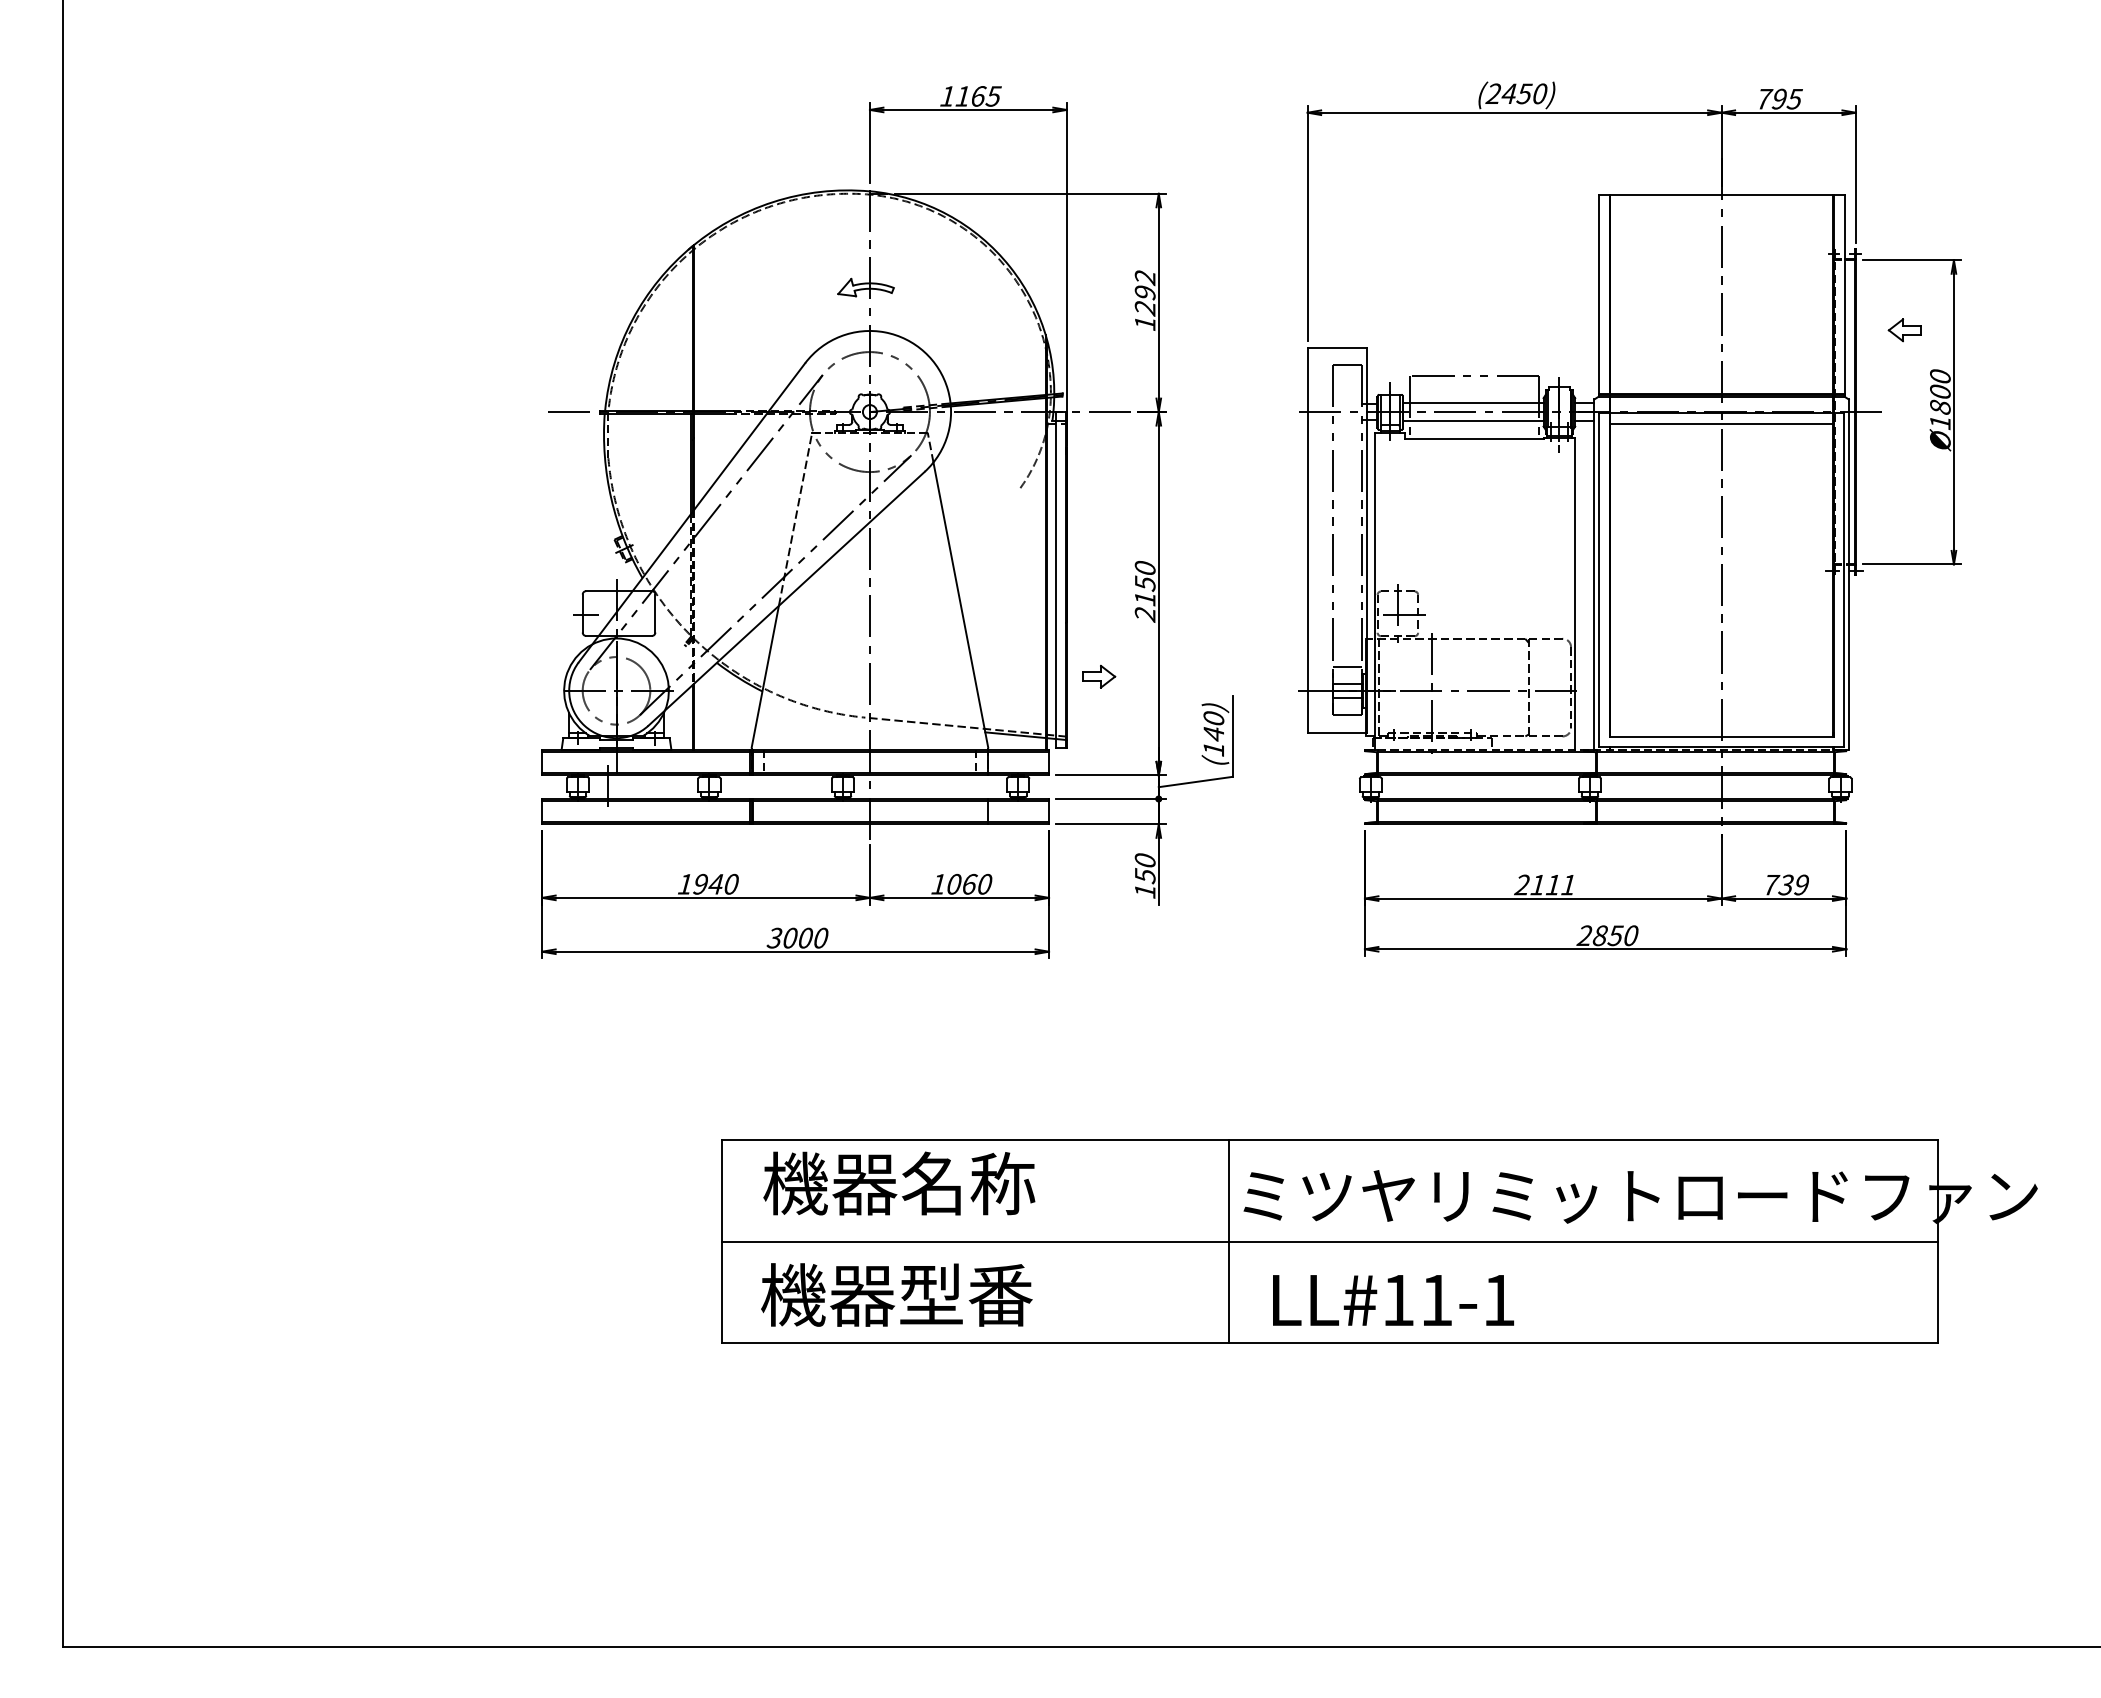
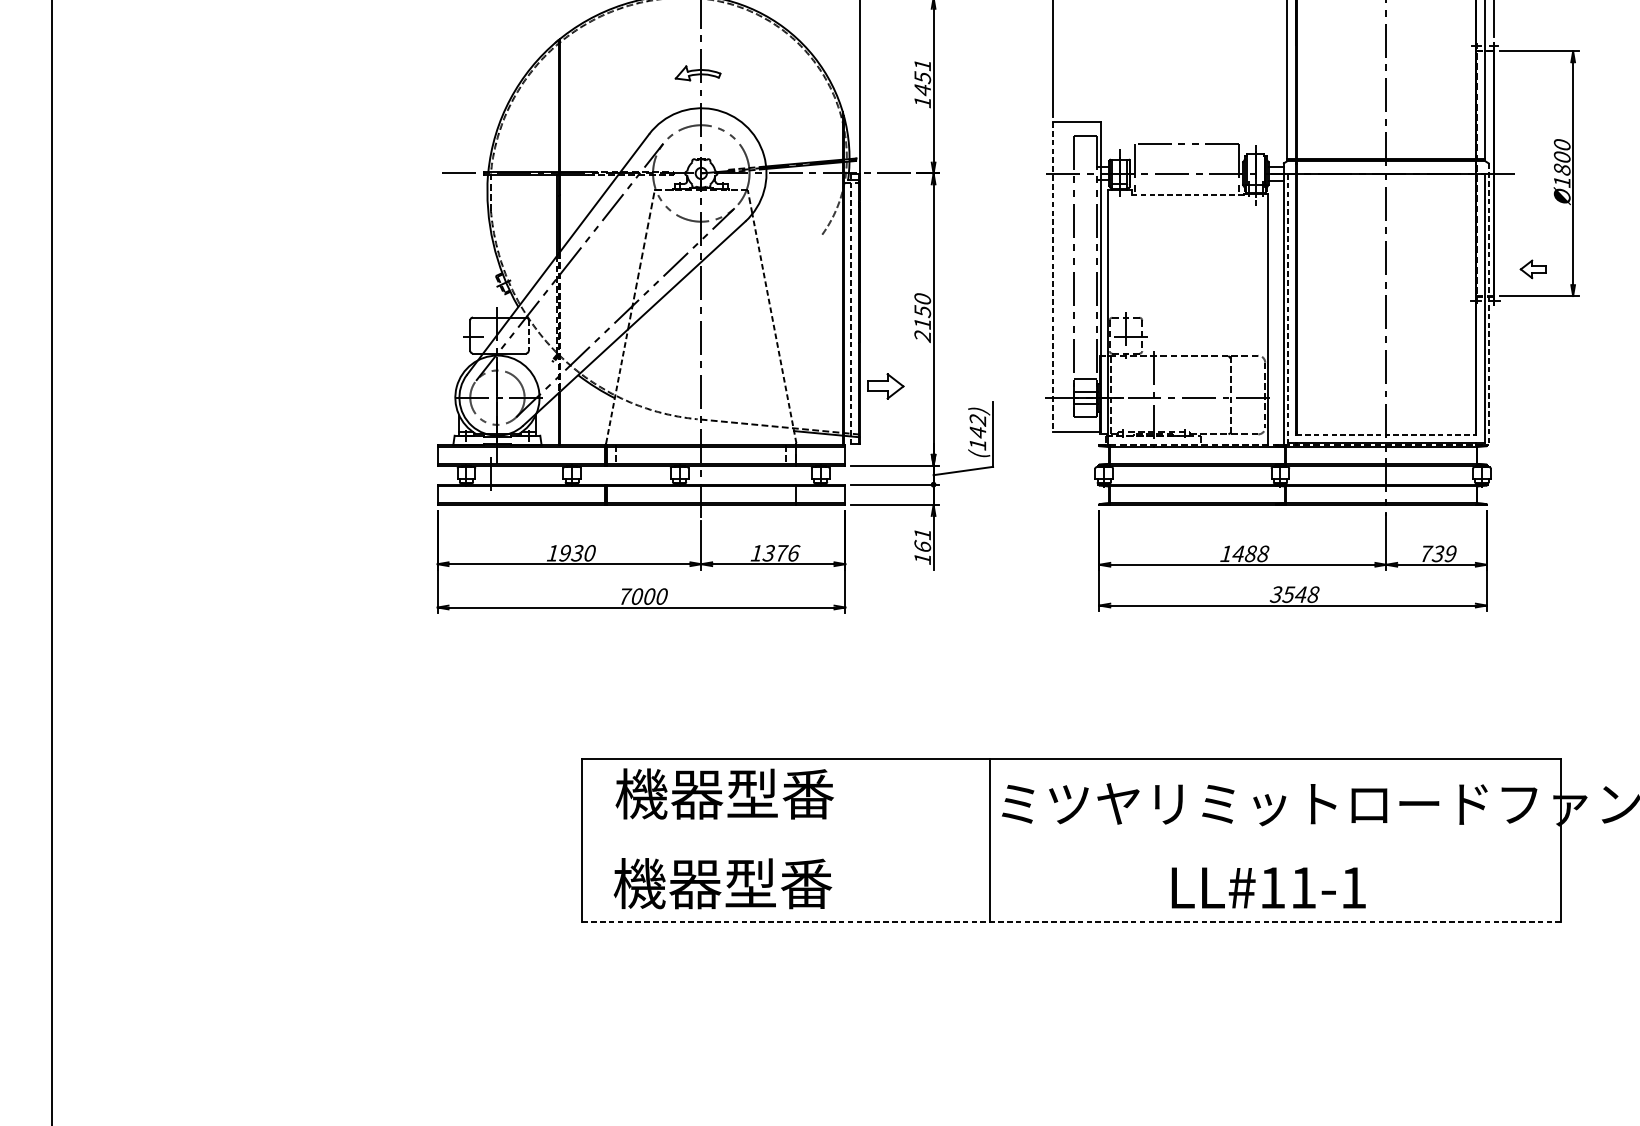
text: (1144, 293) -> (922, 78), 1292 -> 1451
part: (1904, 330) -> (1533, 269), moved
line: (1473, 403) -> (1186, 166), removed
line: (1473, 421) -> (1186, 181), removed
line: (1721, 424) -> (1386, 183), removed
line: (1474, 439) -> (1187, 195), solid -> dashed
line: (1307, 540) -> (1053, 276), solid -> dashed
line: (1848, 575) -> (1488, 304), solid -> dashed
line: (1055, 580) -> (850, 308), solid -> dashed
line: (1599, 580) -> (1288, 308), solid -> dashed
line: (960, 604) -> (774, 328), solid -> dashed
line: (655, 614) -> (528, 336), solid -> dashed
line: (765, 676) -> (617, 386), solid -> dashed
part: (1099, 676) -> (885, 386), size x1.4
text: (1213, 719) -> (977, 420), (140) -> (142)
line: (1722, 736) -> (1387, 434), solid -> dashed
text: (1144, 868) -> (922, 540), 150 -> 161
text: (715, 883) -> (577, 552), 1940 -> 1930
text: (969, 883) -> (781, 552), 1060 -> 1376
text: (1545, 884) -> (1244, 553), 2111 -> 1488
text: (1607, 935) -> (1294, 594), 2850 -> 3548
text: (775, 937) -> (625, 596), 3000 -> 7000
text: (968, 1183) -> (780, 793), 機器名称 -> 機器型番
line: (1329, 1241) -> (1070, 840), removed
text: (1393, 1300) -> (1268, 888), moved
line: (1330, 1343) -> (1071, 922), solid -> dashed

